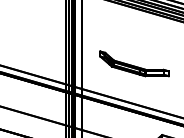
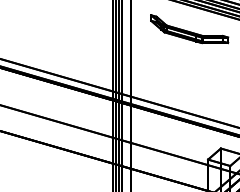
part: (134, 64) -> (189, 29), moved

